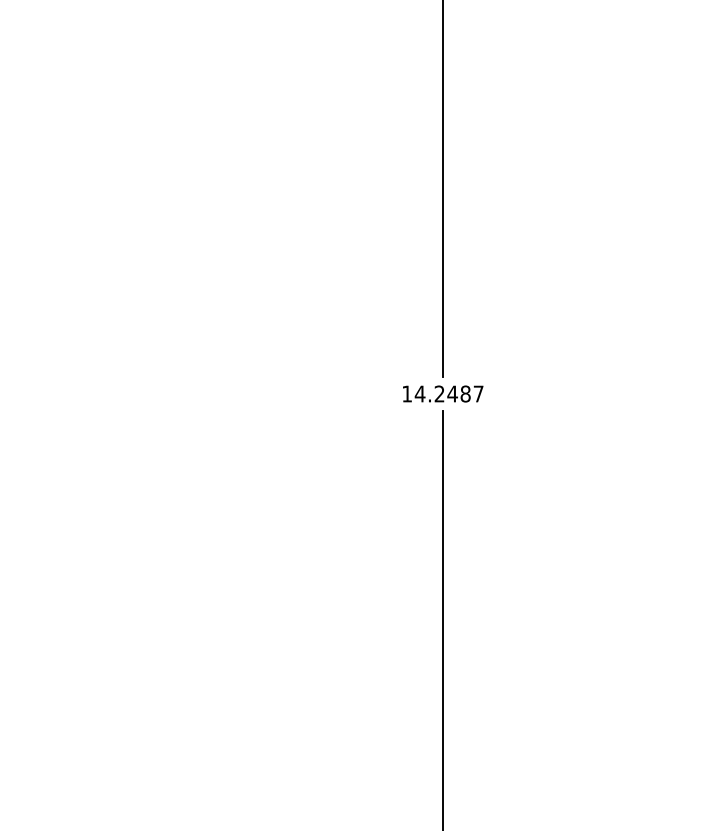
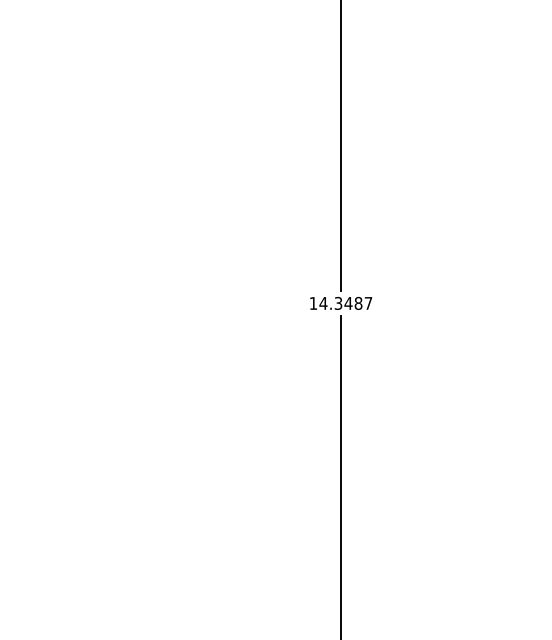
text: (439, 394) -> (338, 303), 14.2487 -> 14.3487

